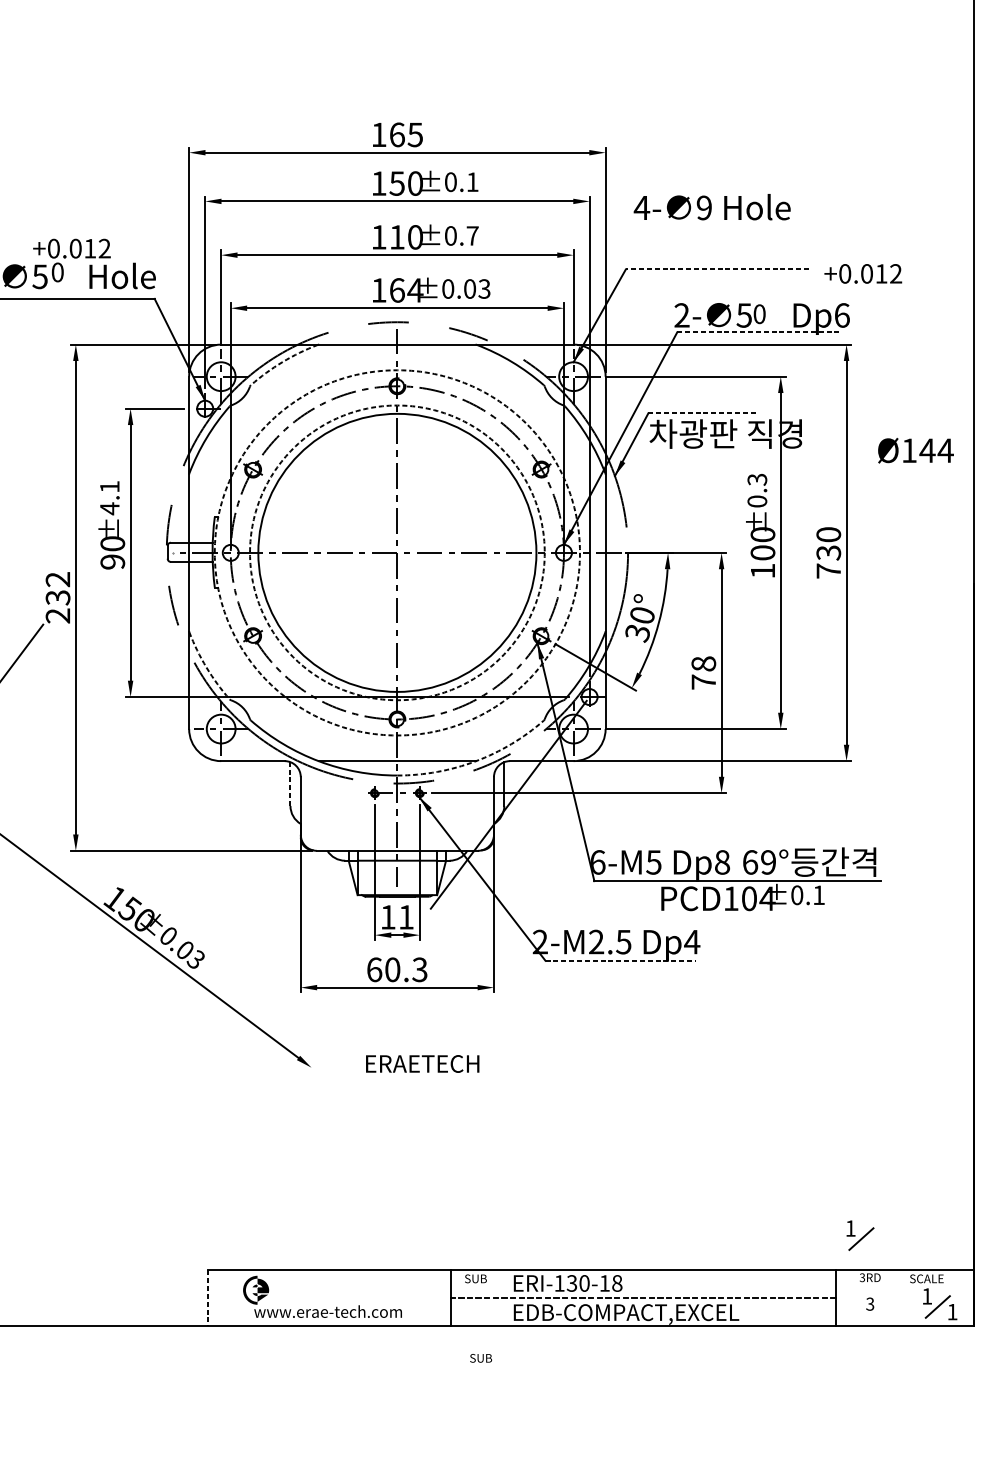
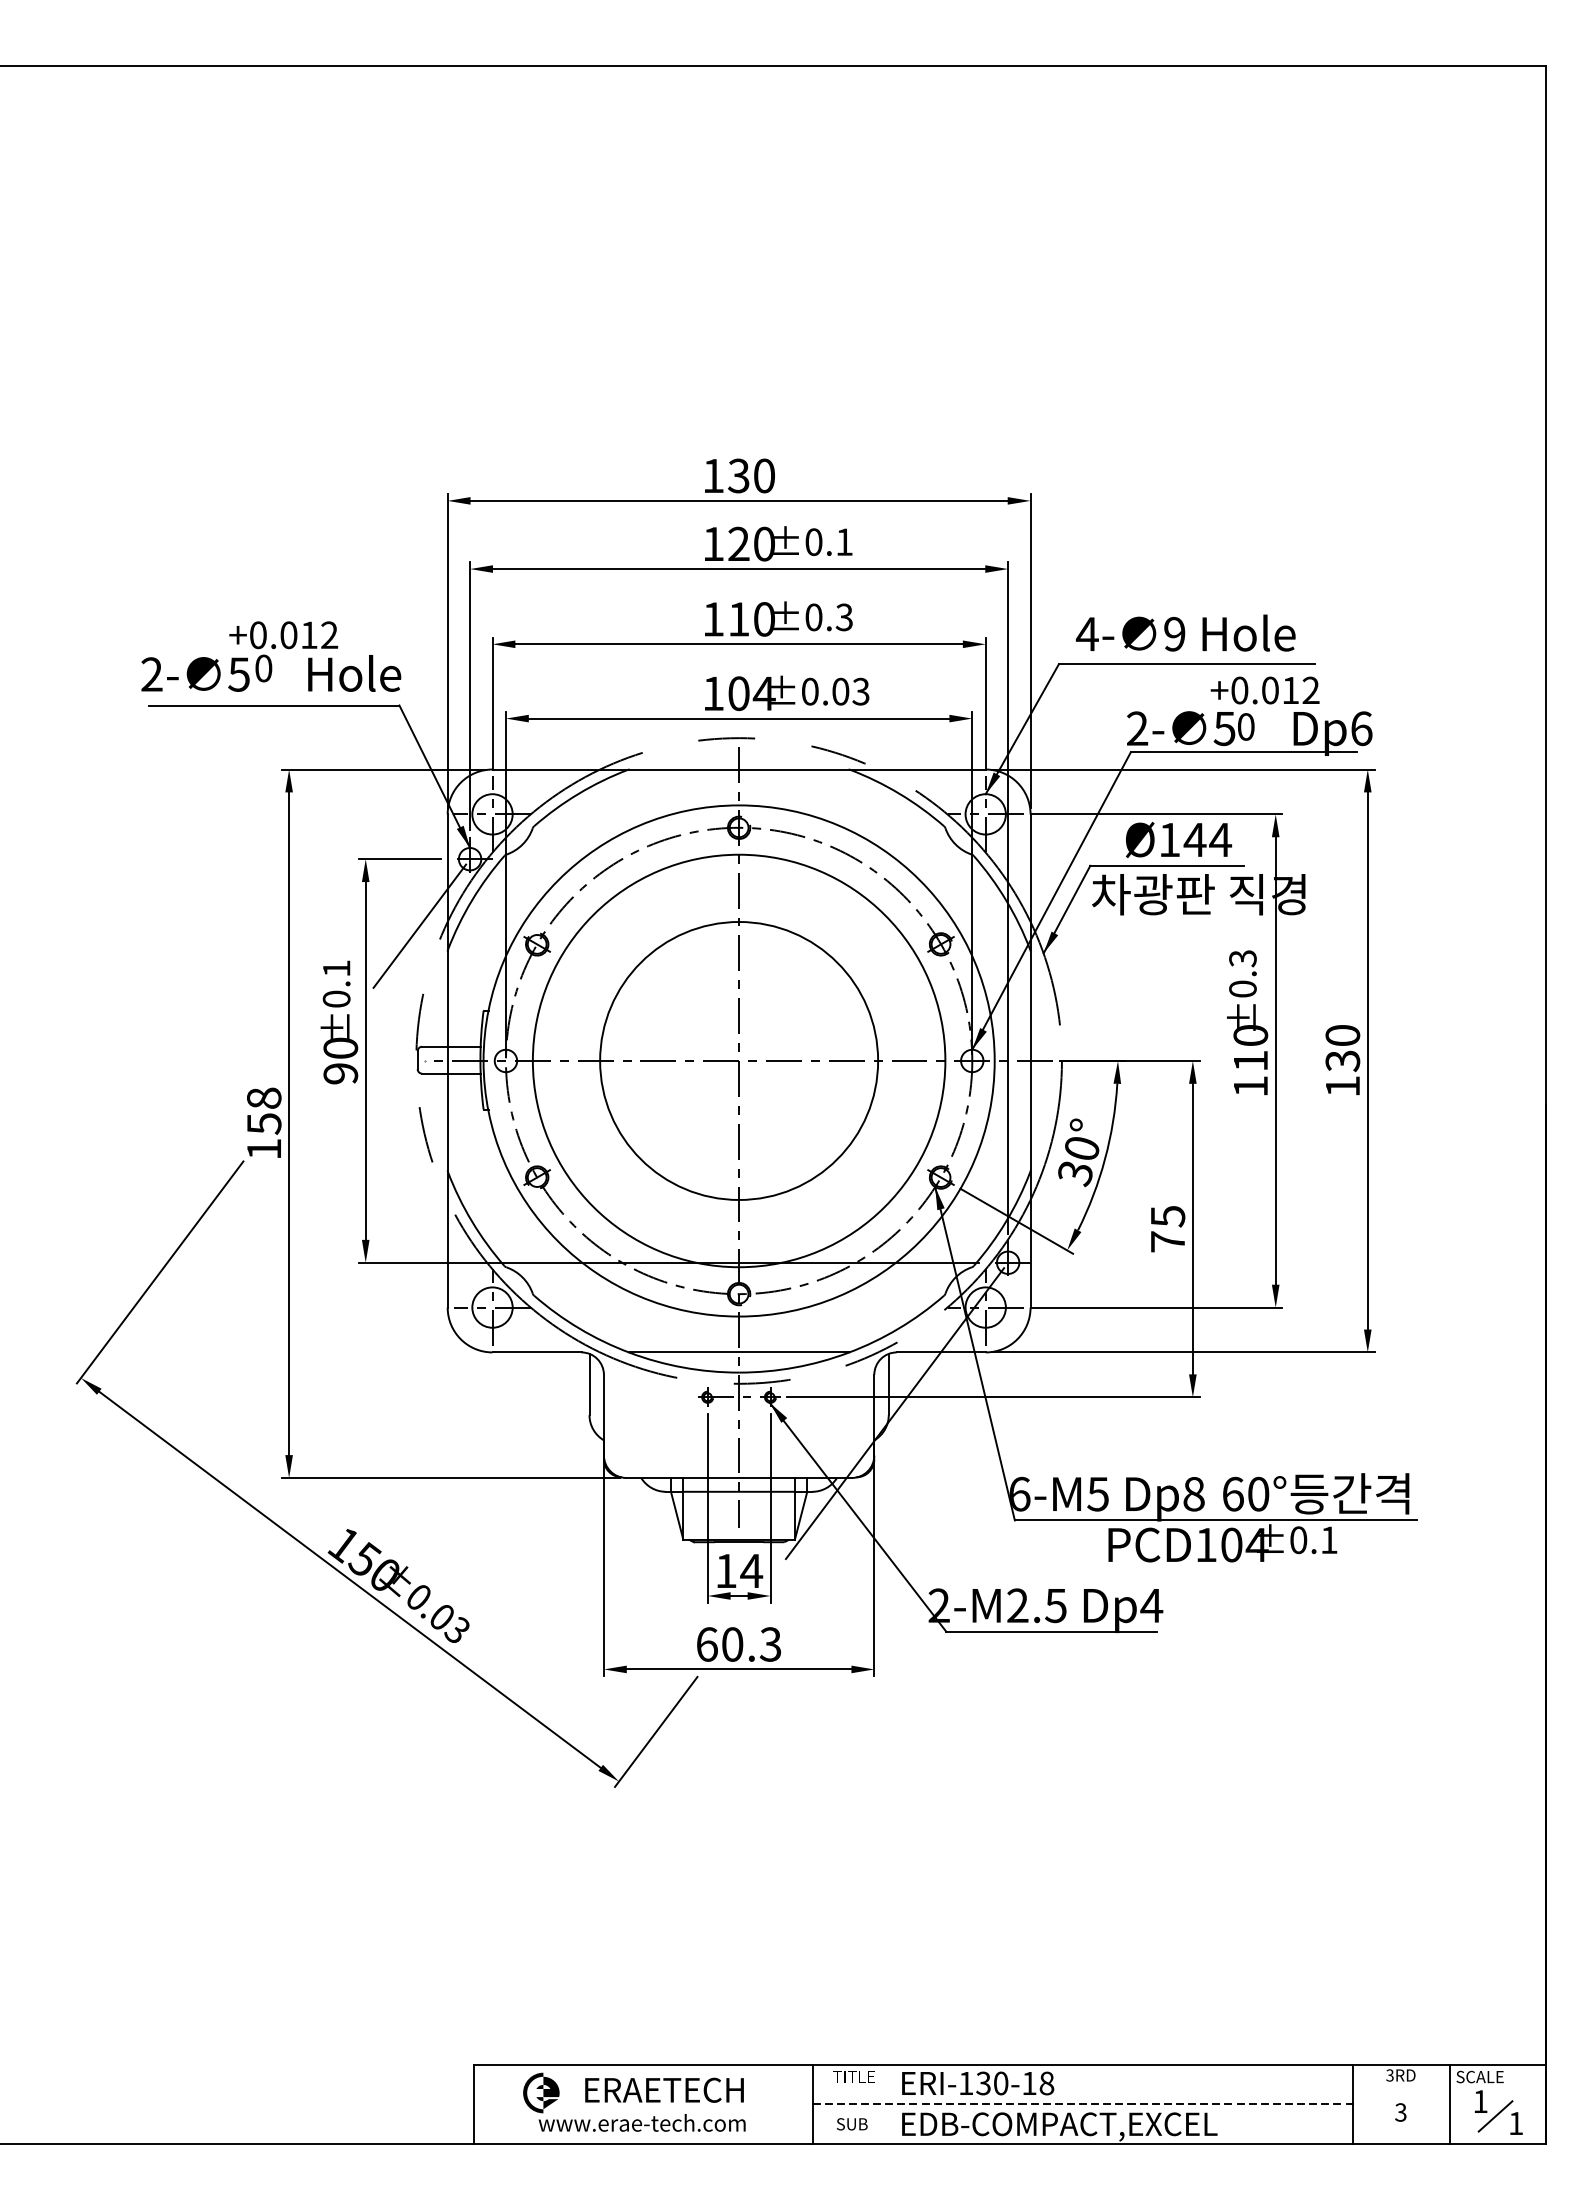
text: (406, 134) -> (751, 475), 165 -> 130
text: (396, 183) -> (738, 543), 150 -> 120
text: (712, 206) -> (1185, 632), moved
text: (472, 236) -> (844, 617), ±0.7 -> ±0.3
line: (717, 269) -> (1186, 664), dashed -> solid
text: (862, 273) -> (1264, 690), moved
text: (396, 290) -> (738, 693), 164 -> 104
line: (758, 332) -> (1244, 752), dashed -> solid
arc: (282, 361) -> (578, 793), dashed -> solid
line: (703, 413) -> (1167, 865), dashed -> solid
text: (916, 450) -> (1179, 839), moved
line: (169, 456) -> (419, 925), added
text: (109, 508) -> (336, 999), ±4.1 -> ±0.1
circle: (396, 552) -> (738, 1060), dashed -> solid
circle: (396, 552) -> (738, 1060), dashed -> solid
circle: (397, 552) -> (739, 1060), size x0.71
text: (762, 552) -> (1250, 1060), 100 -> 110
text: (828, 570) -> (1342, 1085), 730 -> 130
text: (57, 597) -> (263, 1123), 232 -> 158
text: (703, 664) -> (1167, 1216), 78 -> 75
arc: (206, 667) -> (472, 1221), dashed -> solid
arc: (475, 761) -> (848, 1352), dashed -> solid
line: (290, 784) -> (589, 1384), dashed -> solid
text: (768, 861) -> (1258, 1493), 69° -> 60°
text: (406, 916) -> (751, 1570), 11 -> 14
line: (621, 960) -> (1052, 1631), dashed -> solid
line: (338, 1031) -> (656, 1731), added
text: (422, 1063) -> (664, 2089), moved
part: (860, 1235) -> (1387, 2016), removed
text: (479, 1278) -> (853, 2076), SUB -> TITLE
line: (904, 1297) -> (1449, 2103), added
line: (208, 1298) -> (474, 2104), dashed -> solid
text: (481, 1358) -> (852, 2124), moved

